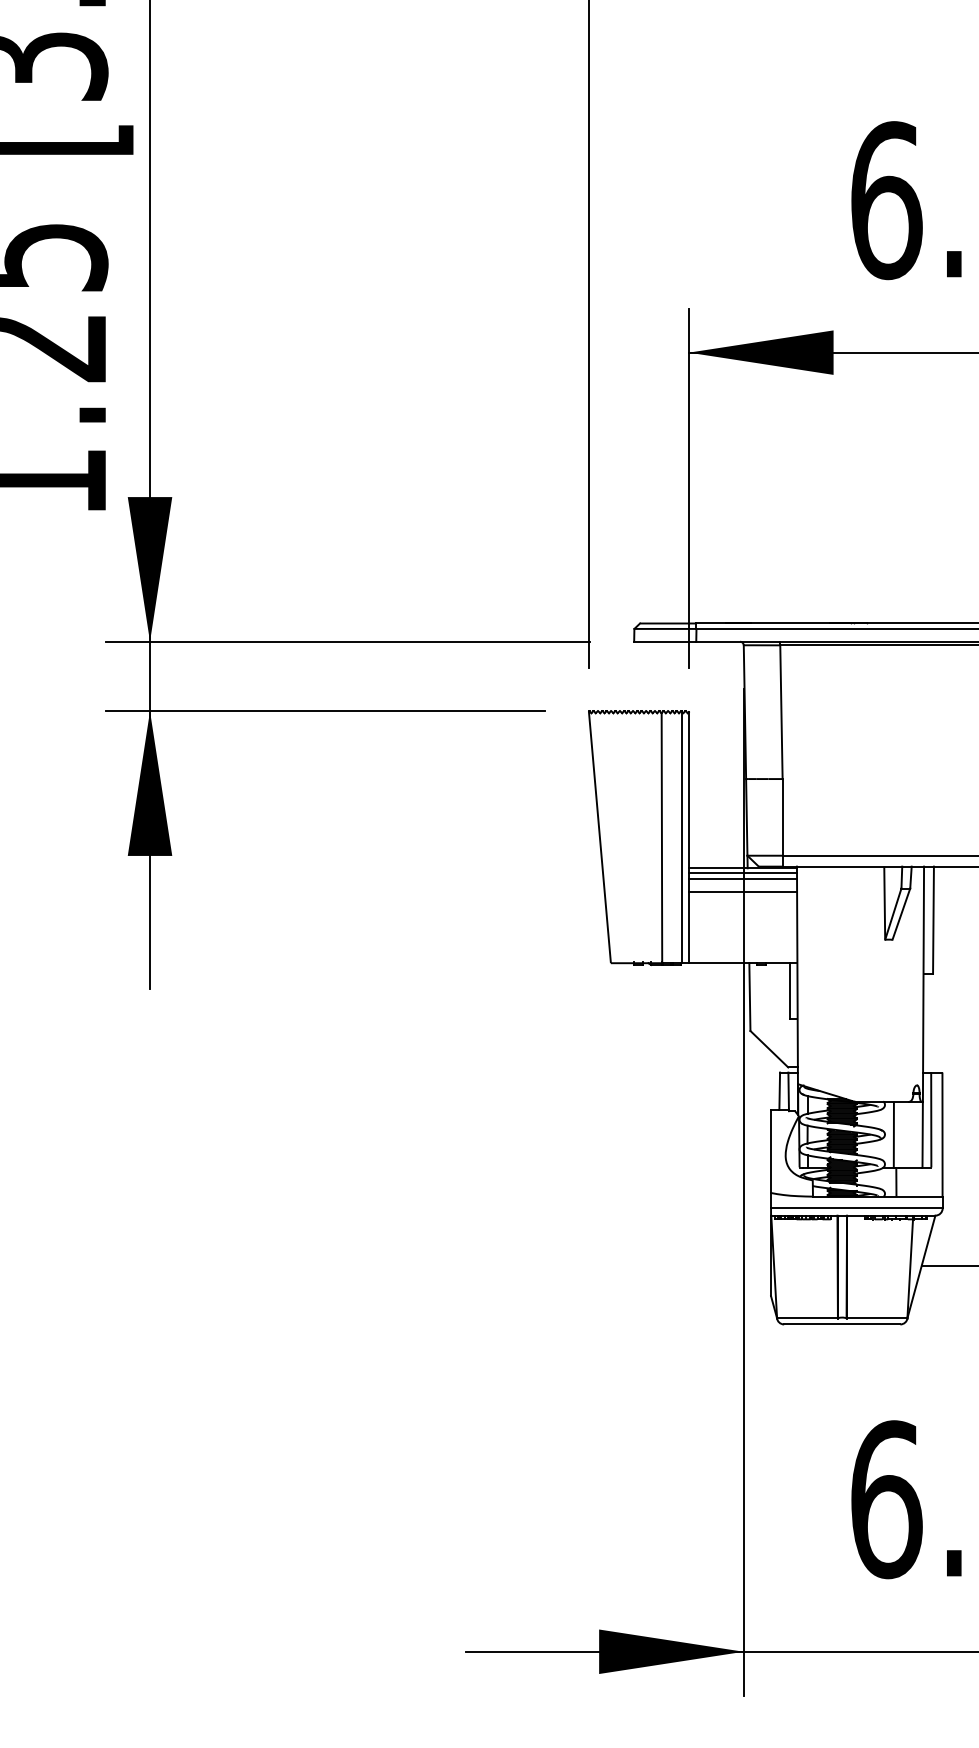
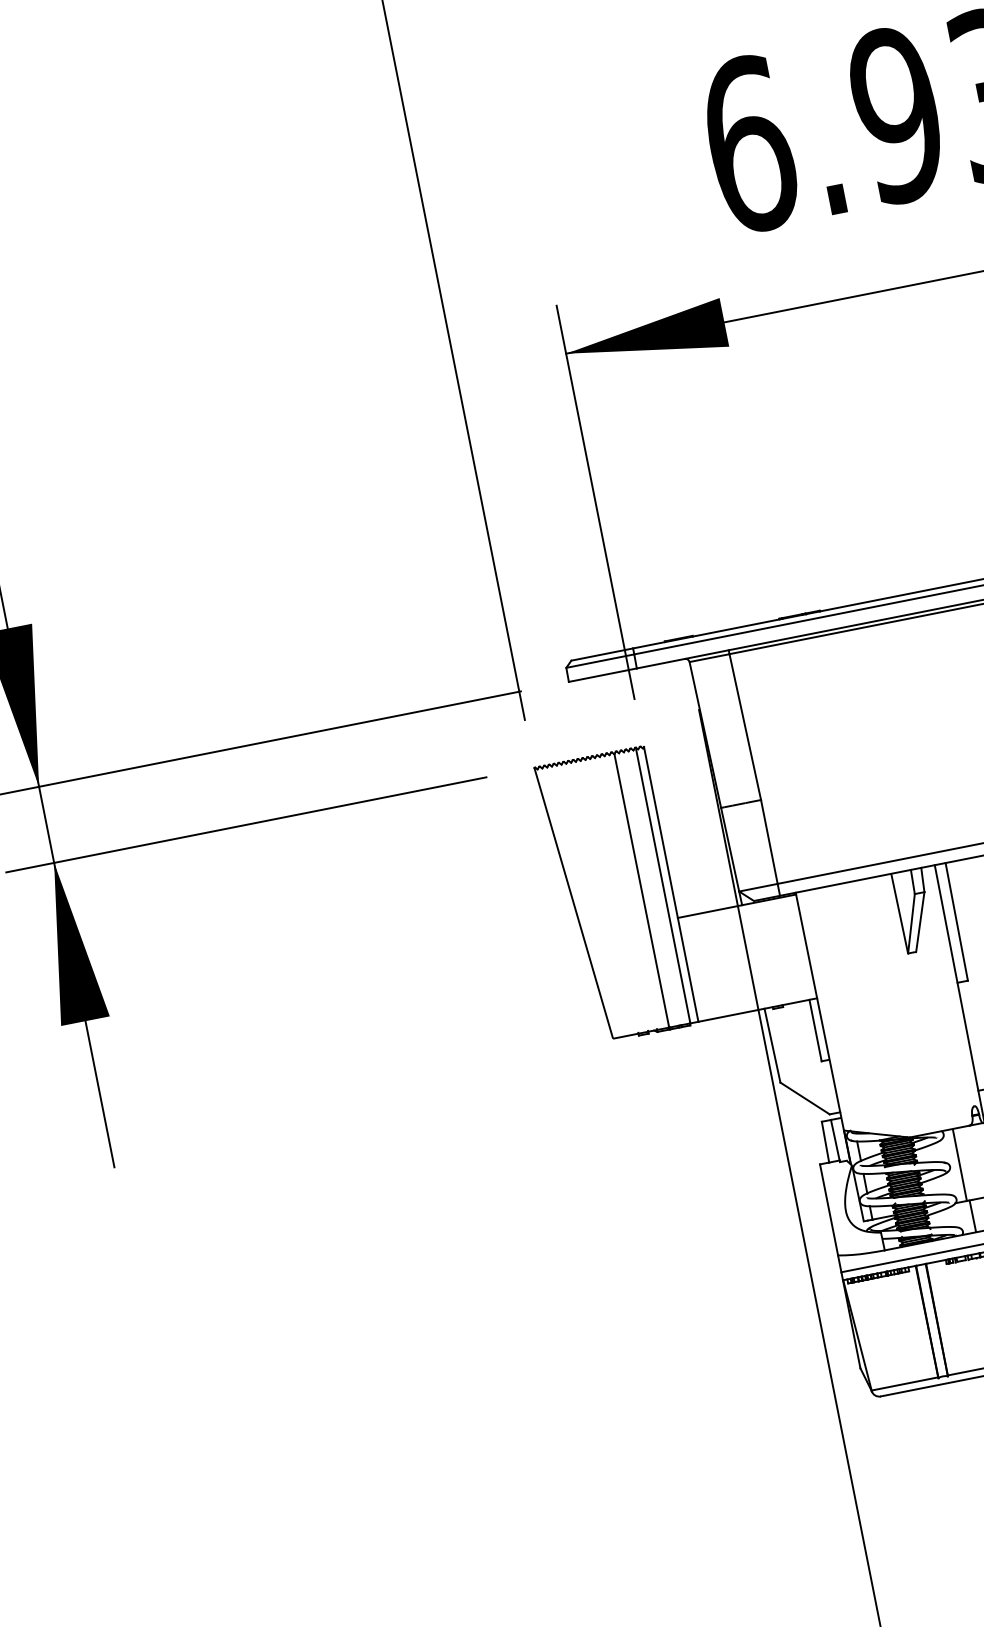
line: (742, 873) -> (737, 912), removed
line: (742, 879) -> (738, 918), removed
line: (742, 892) -> (741, 932), removed

